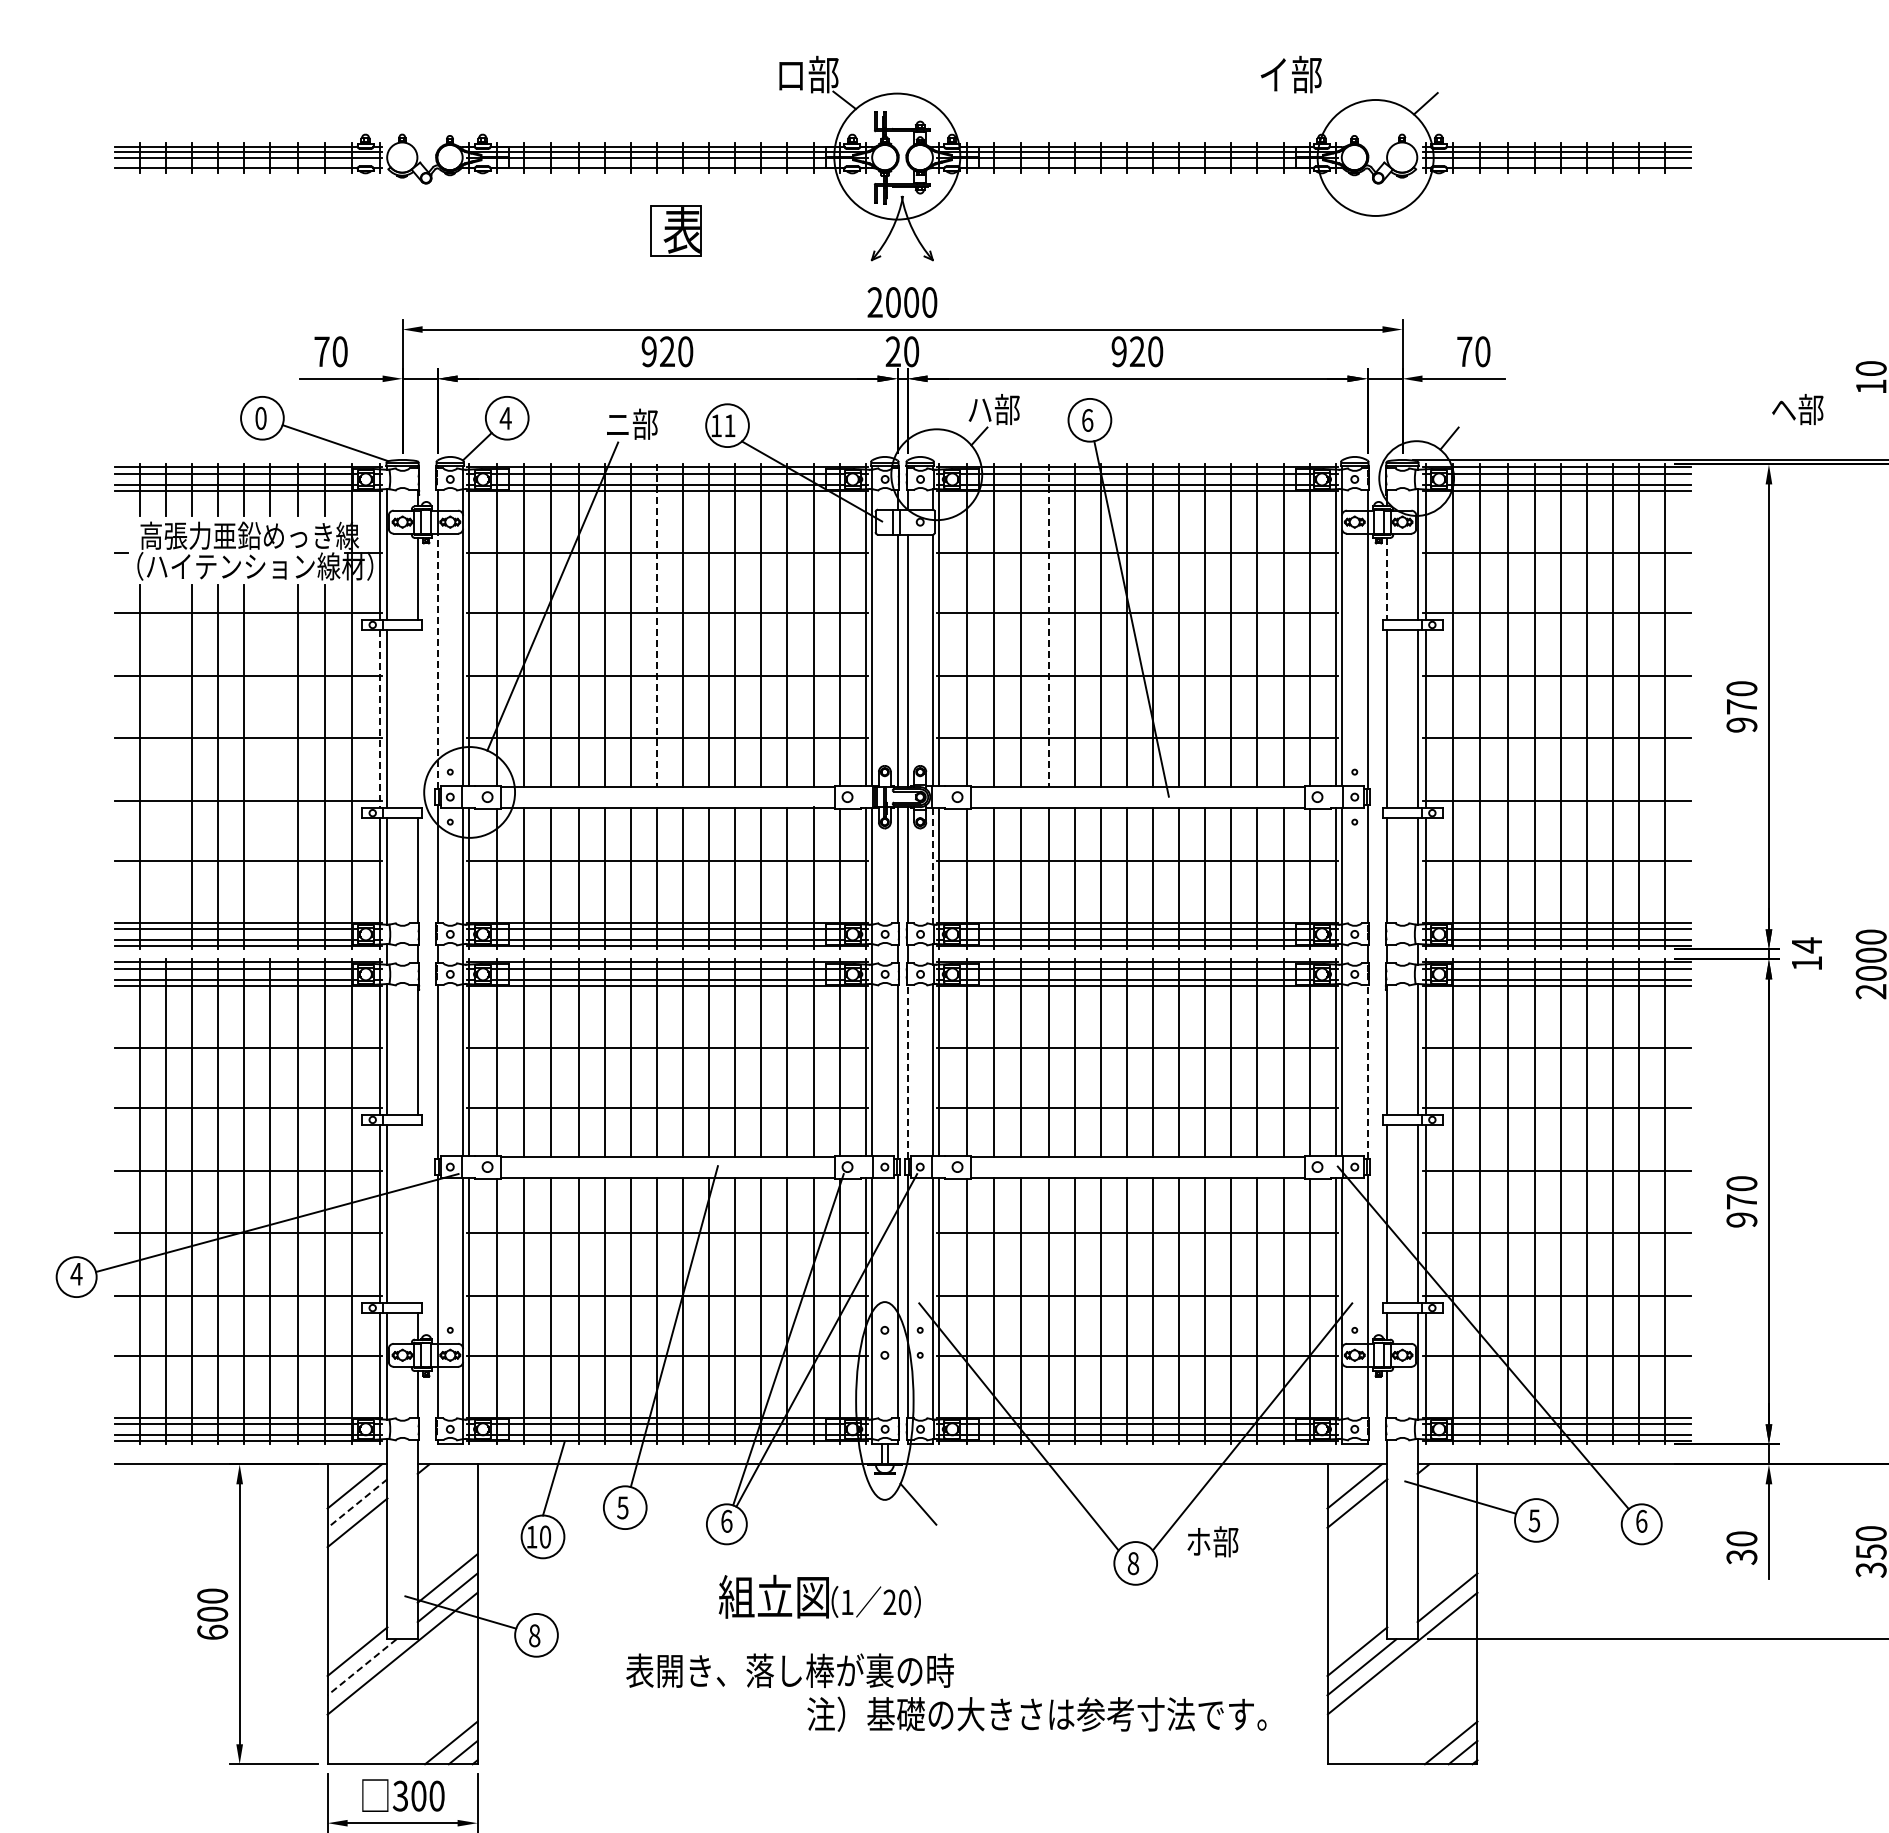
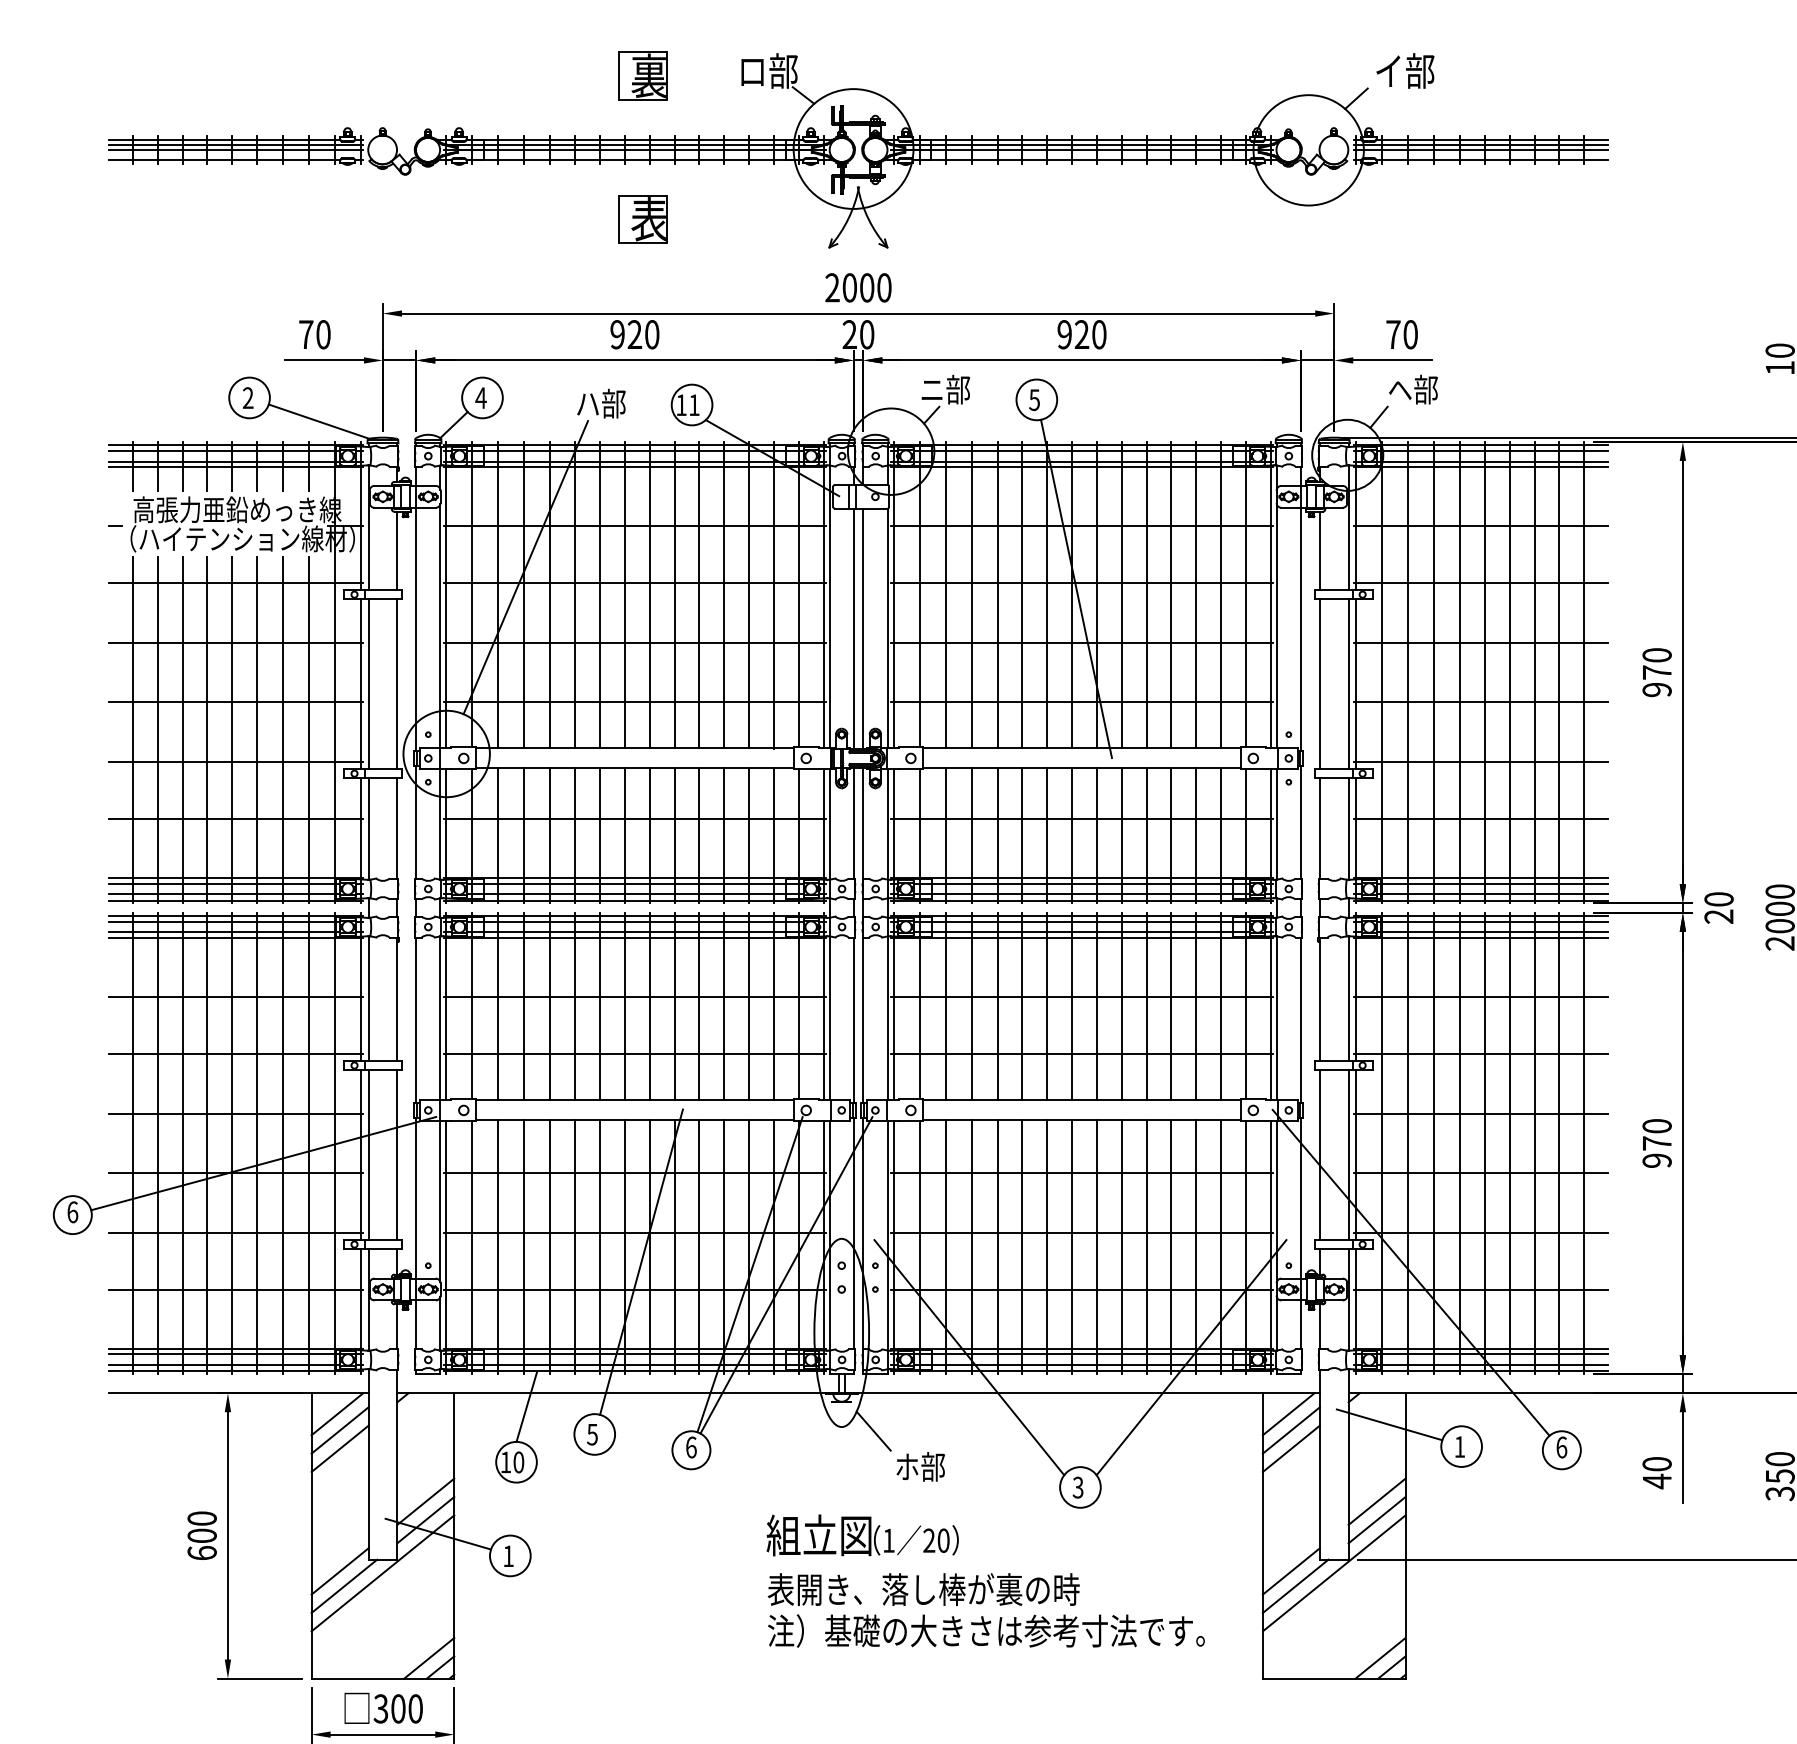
text: (1290, 74) -> (1404, 70), moved
part: (675, 79) -> (642, 75), added
text: (979, 409) -> (931, 389), ハ部 -> ニ部
text: (1797, 409) -> (1413, 389), moved
text: (260, 418) -> (247, 398), 0 -> 2
text: (1087, 420) -> (1034, 400), 6 -> 5
text: (617, 424) -> (587, 403), ニ部 -> ハ部
line: (1387, 579) -> (1319, 551), dashed -> solid
line: (656, 626) -> (624, 596), dashed -> solid
line: (1048, 626) -> (997, 596), dashed -> solid
line: (437, 661) -> (416, 629), dashed -> solid
line: (417, 718) -> (397, 683), added
line: (379, 719) -> (360, 684), dashed -> solid
line: (165, 767) -> (157, 730), added
line: (270, 767) -> (257, 730), added
line: (932, 865) -> (887, 823), dashed -> solid
text: (1806, 954) -> (1718, 908), 14 -> 20
line: (907, 1072) -> (863, 1020), dashed -> solid
line: (1367, 1072) -> (1300, 1020), dashed -> solid
line: (417, 1213) -> (397, 1154), added
text: (76, 1273) -> (72, 1211), 4 -> 6
line: (357, 1503) -> (340, 1430), dashed -> solid
text: (1534, 1520) -> (1459, 1446), 5 -> 1
line: (1357, 1522) -> (1291, 1448), added
text: (1212, 1541) -> (920, 1466), moved
text: (1741, 1557) -> (1656, 1481), 30 -> 40
text: (1133, 1563) -> (1078, 1487), 8 -> 3
line: (1447, 1578) -> (1377, 1501), added
text: (819, 1596) -> (862, 1535), moved
text: (534, 1635) -> (508, 1556), 8 -> 1
line: (361, 1667) -> (343, 1586), dashed -> solid
text: (789, 1670) -> (923, 1589), moved

